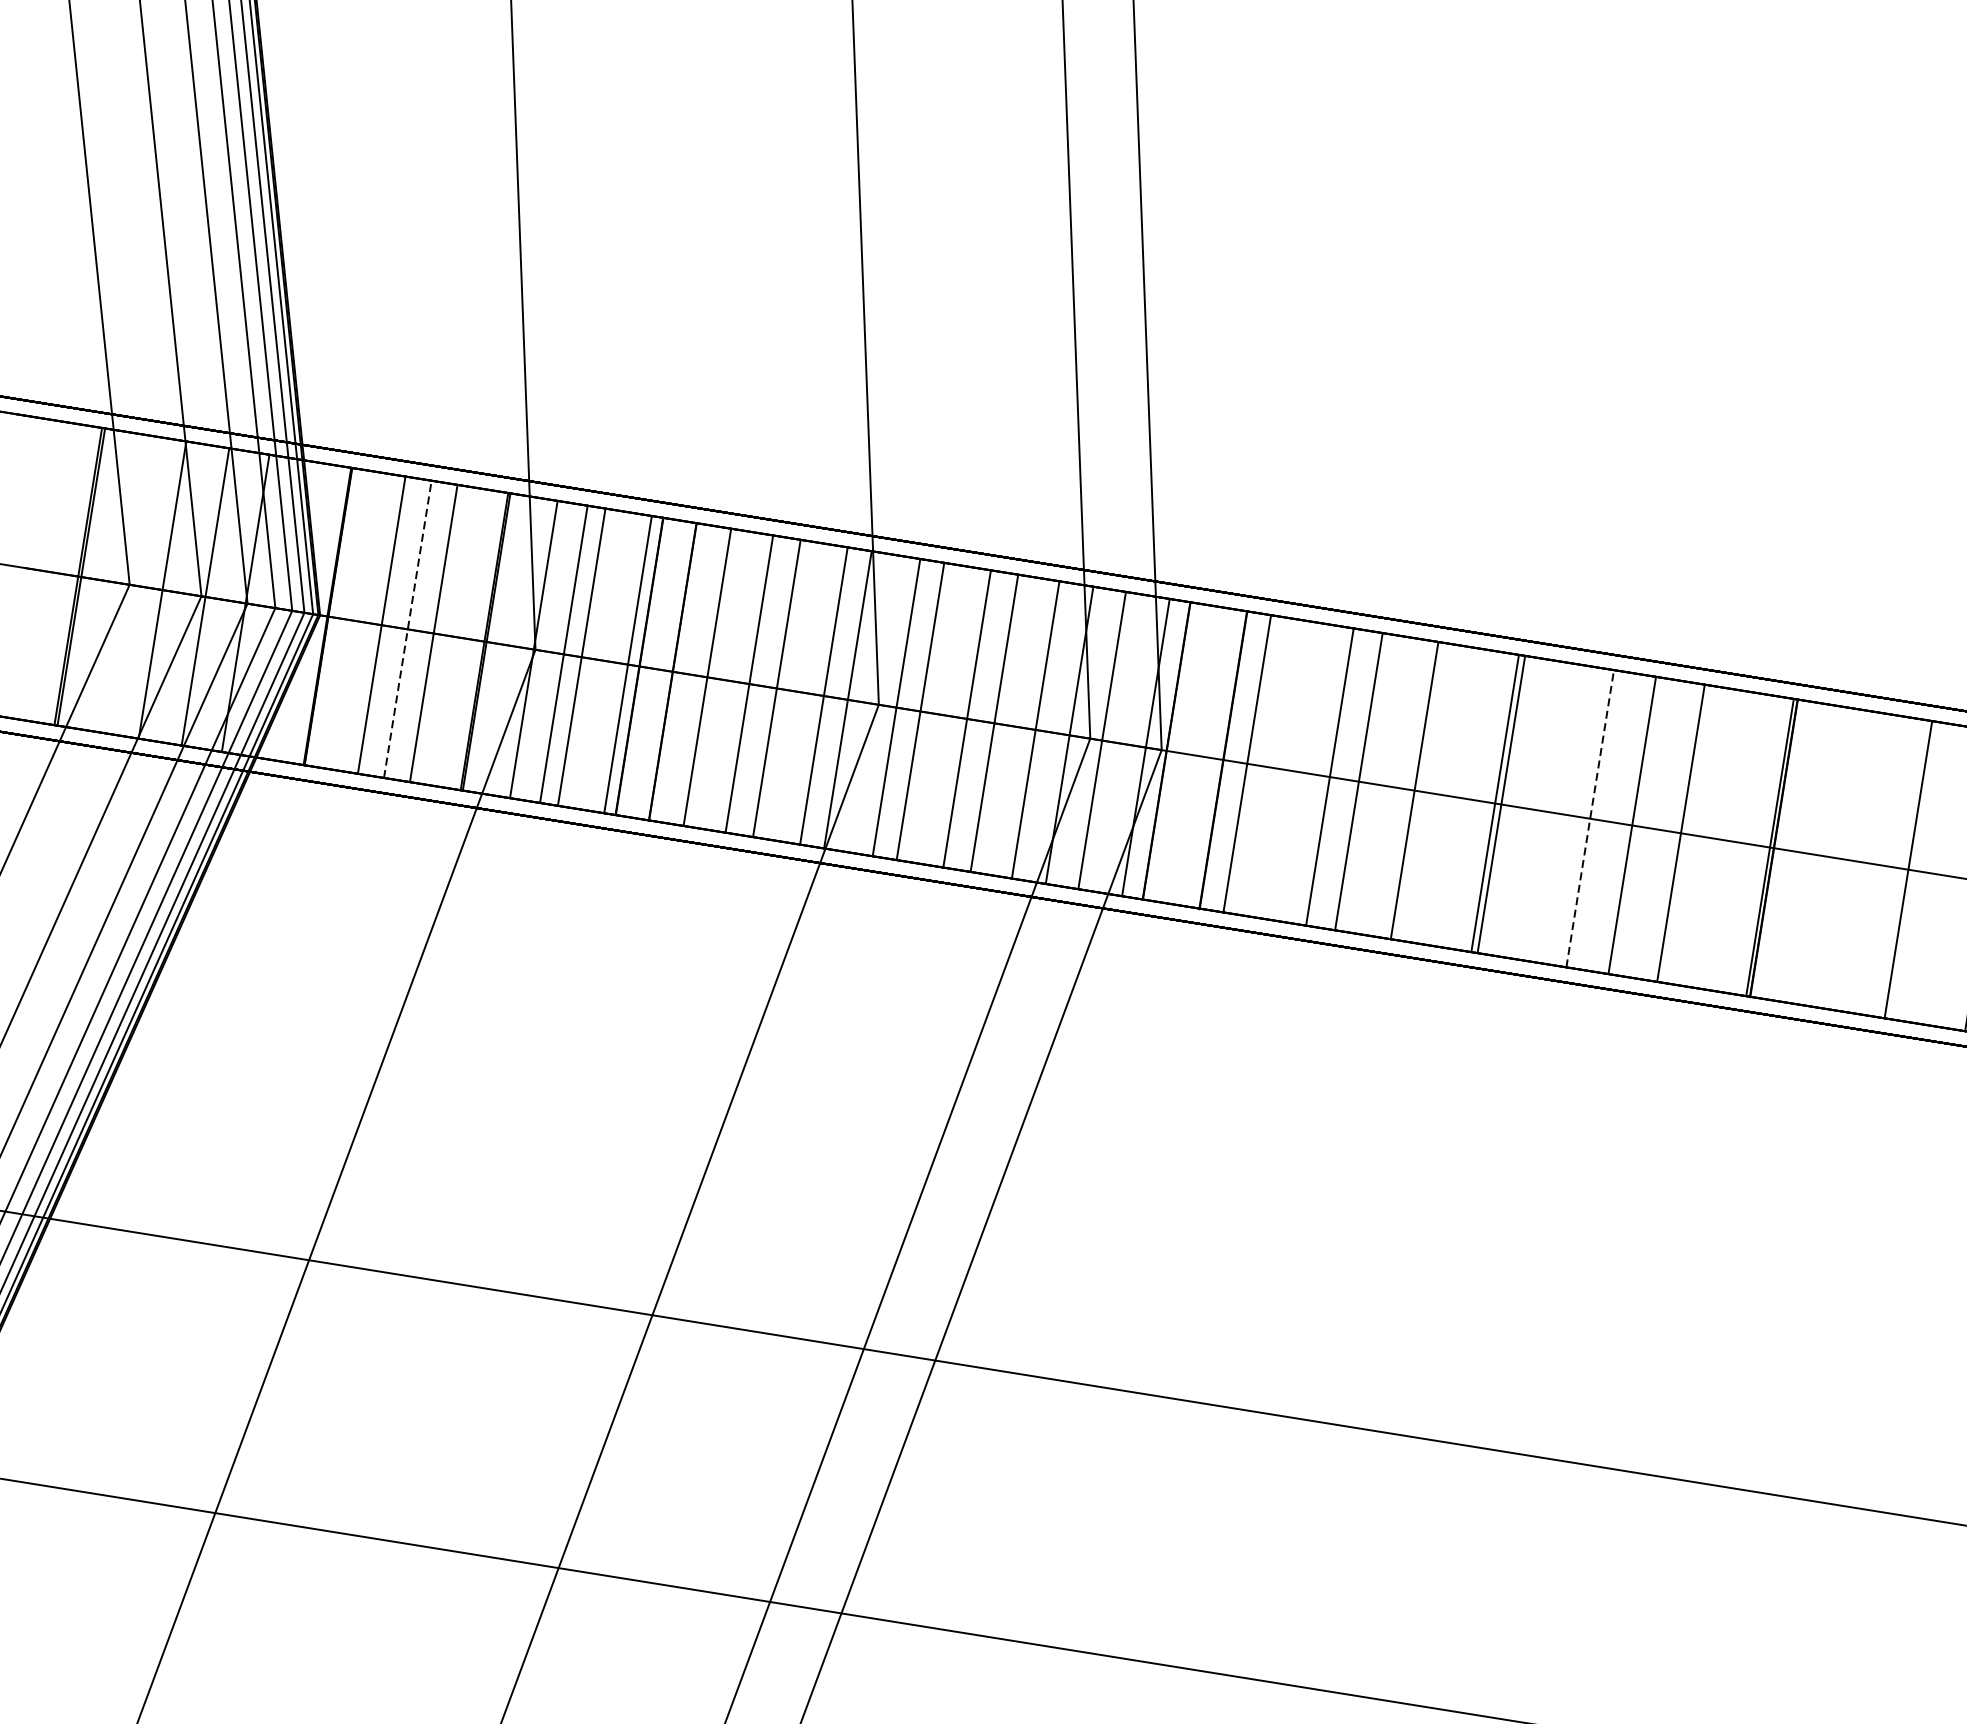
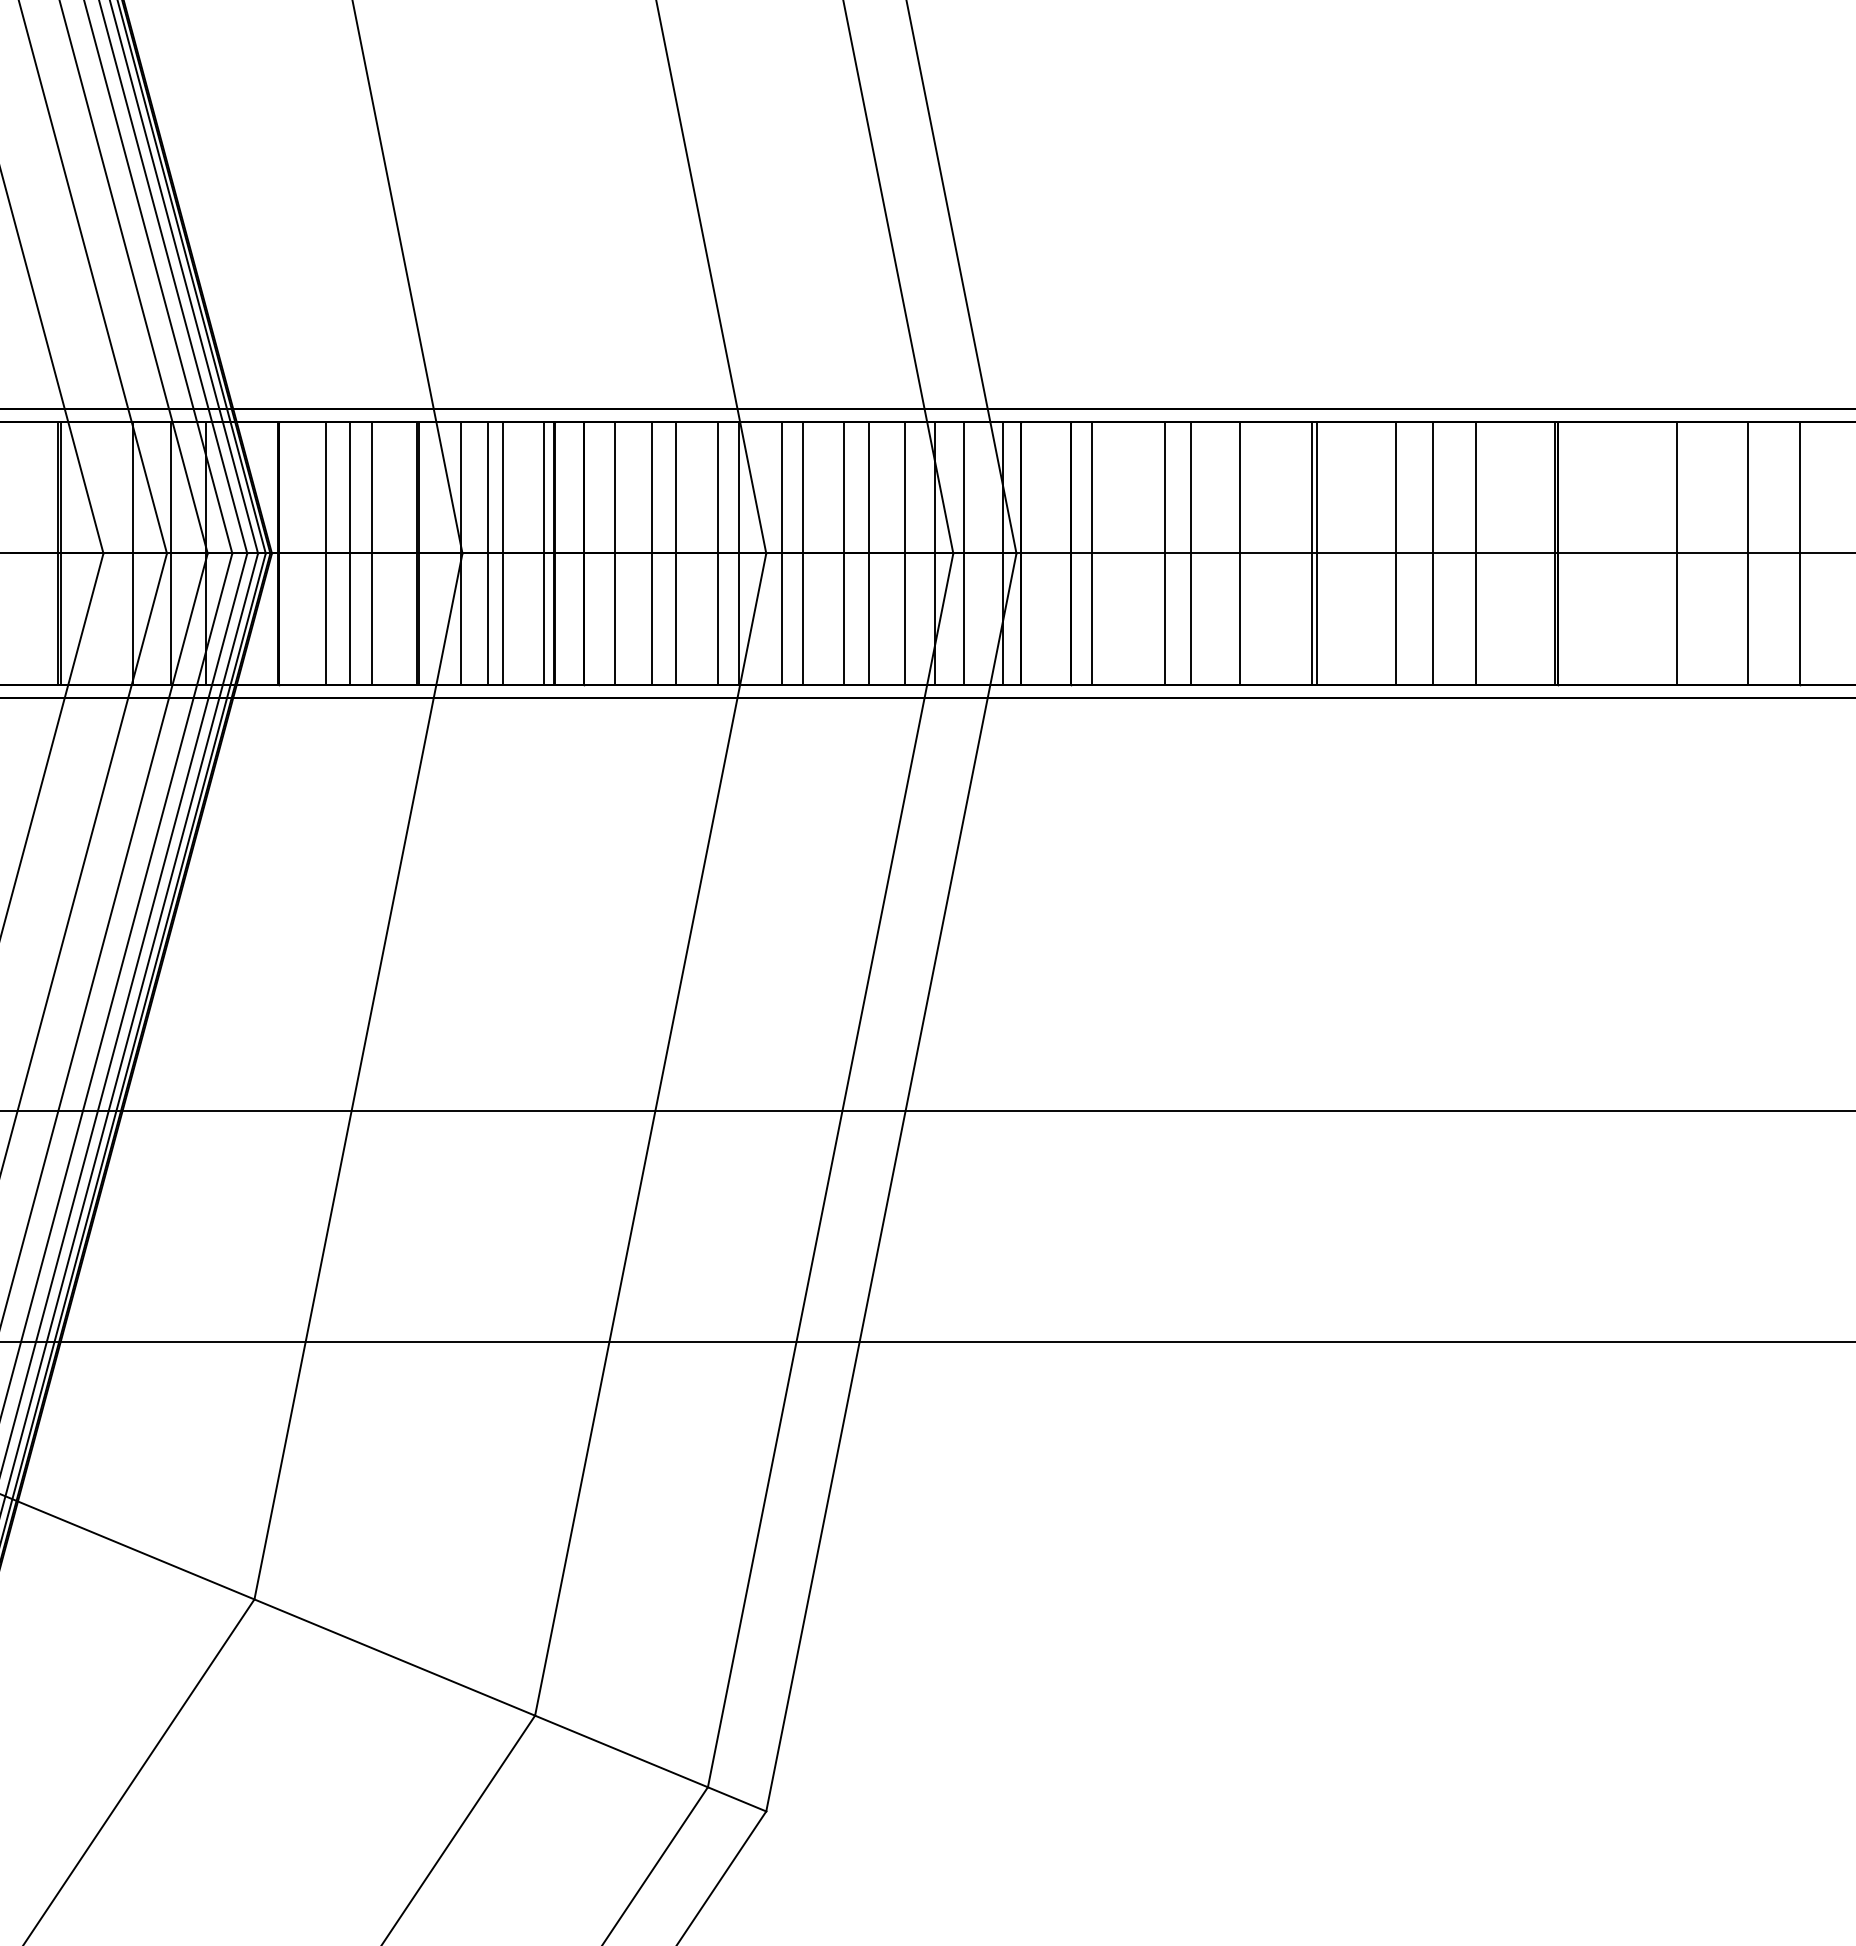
line: (407, 628) -> (349, 552), dashed -> solid
line: (1590, 817) -> (1395, 552), dashed -> solid

